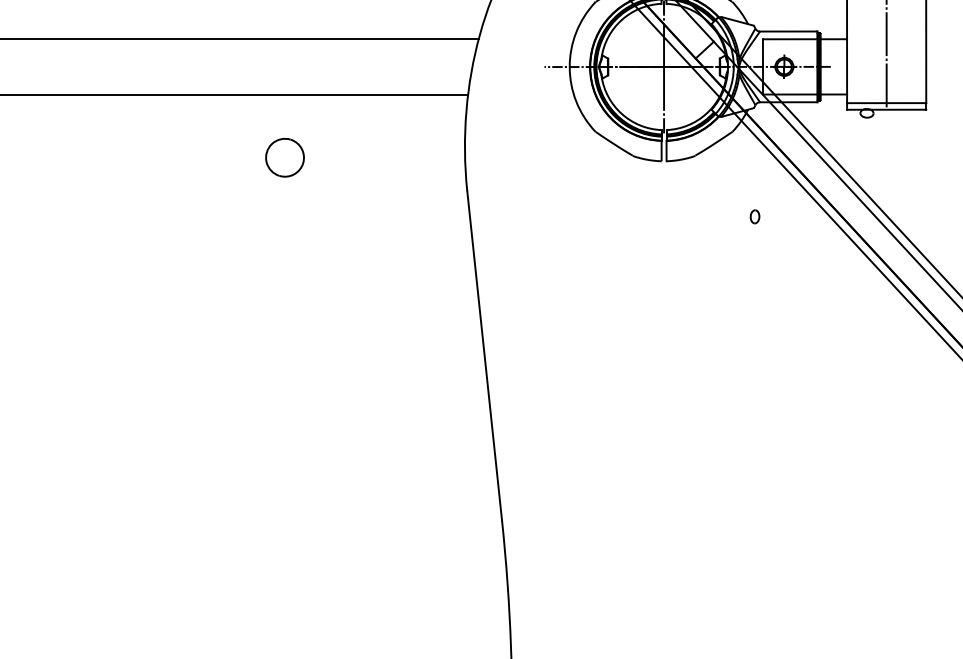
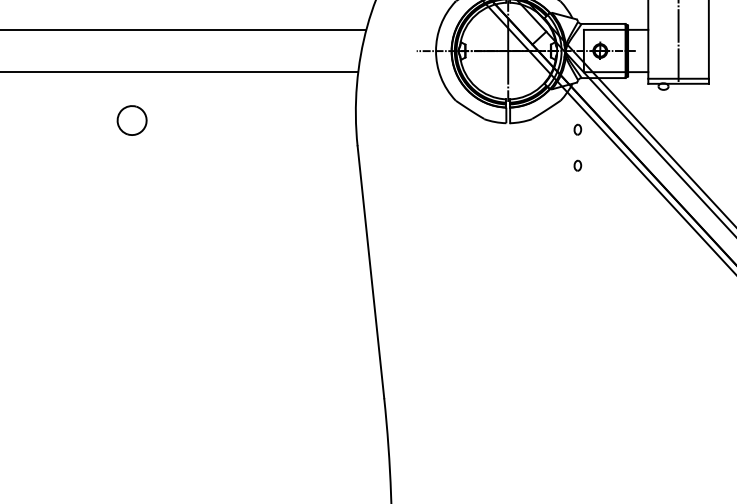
part: (284, 157) -> (131, 120), moved
part: (754, 169) -> (577, 129), added

